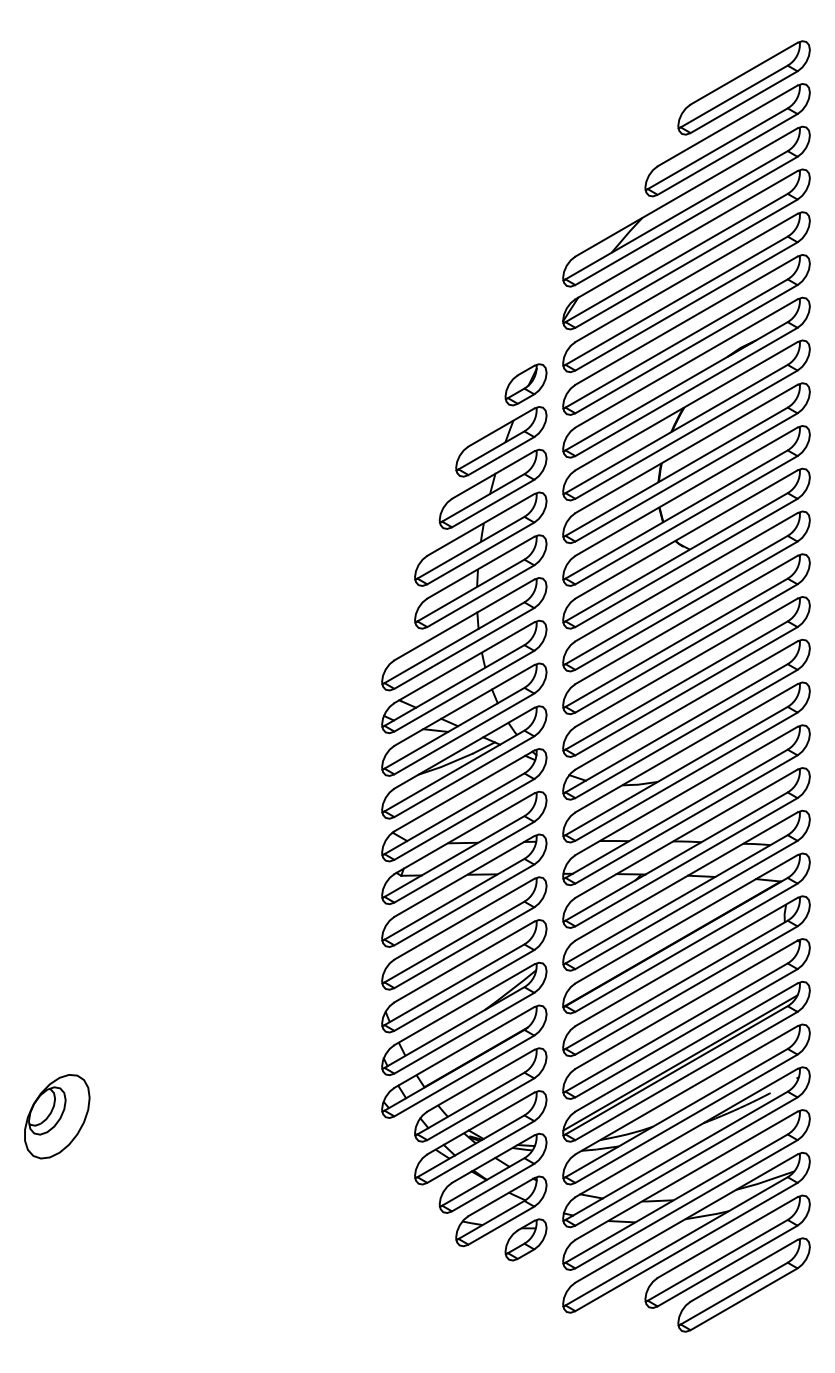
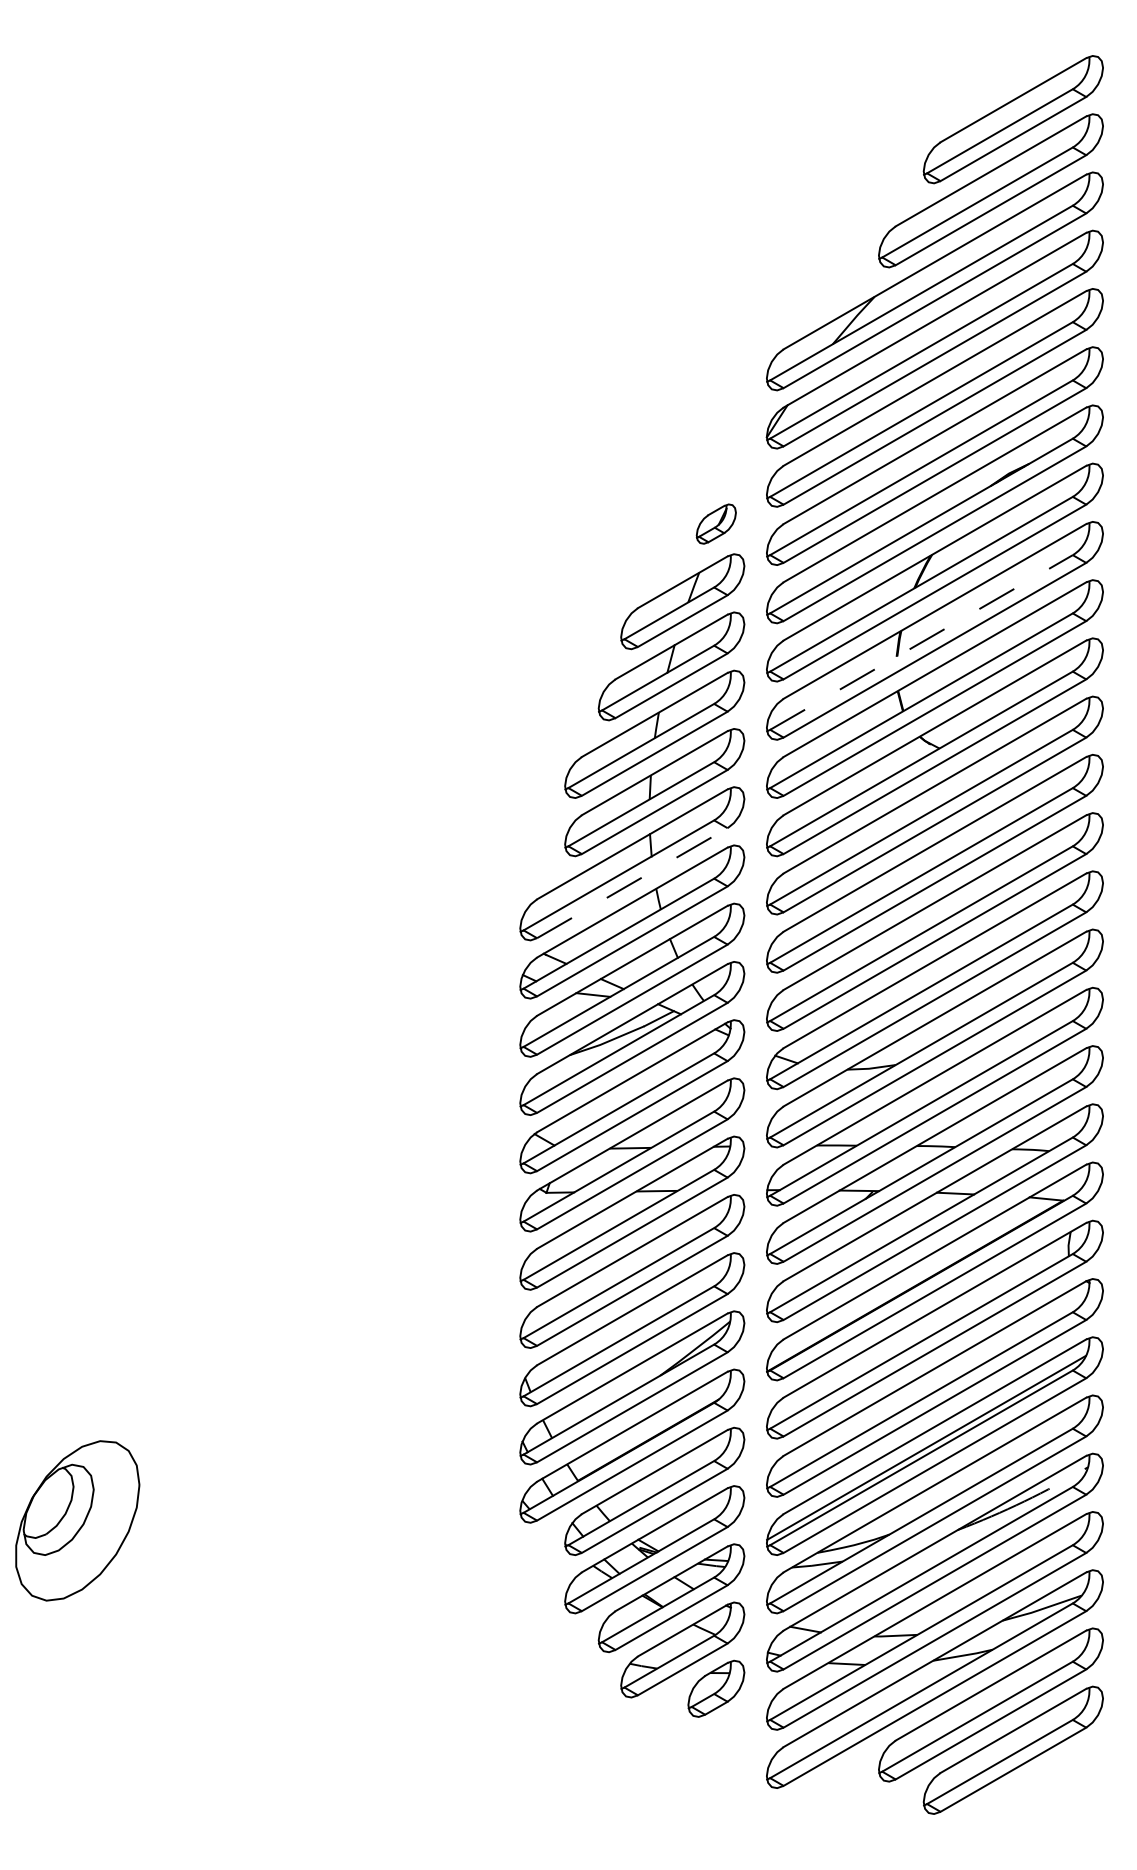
part: (525, 384) -> (715, 523), size x0.7
line: (677, 471) -> (922, 642), solid -> dashed
line: (464, 648) -> (632, 883), solid -> dashed
part: (57, 1116) -> (78, 1520), size x1.4

